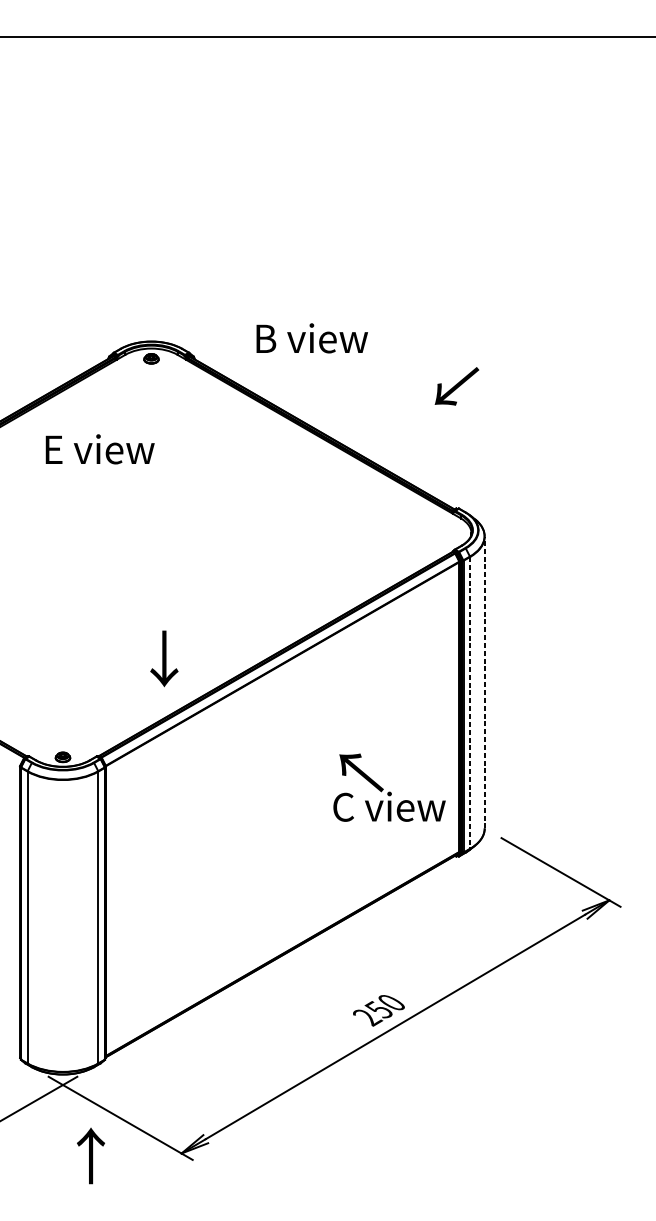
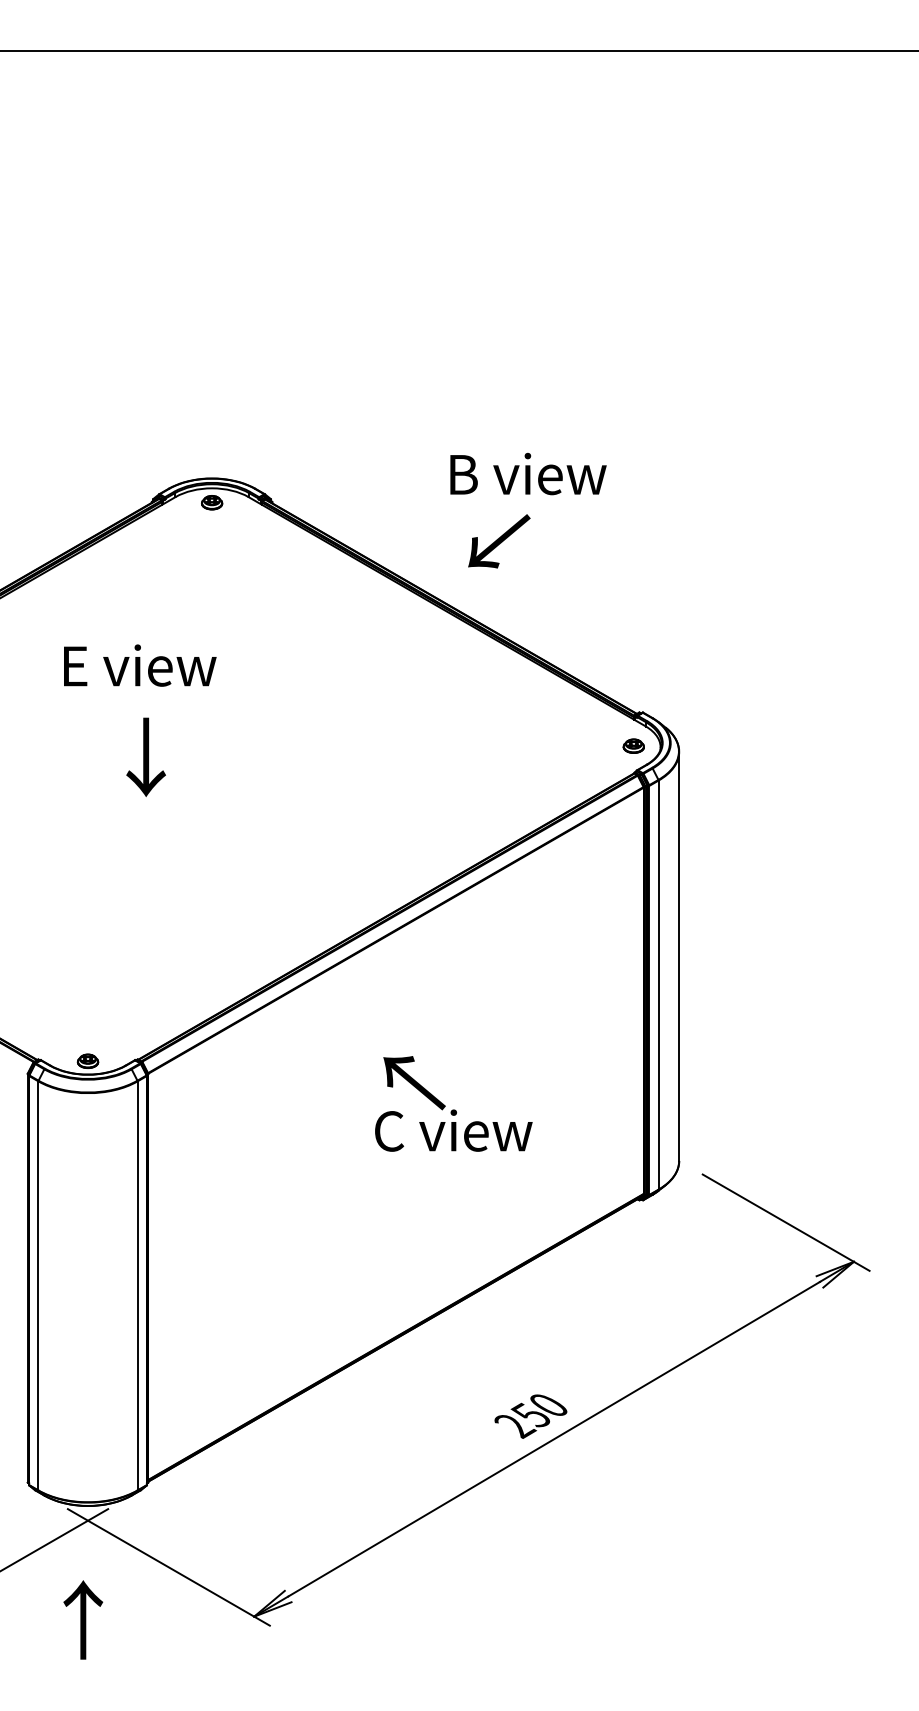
text: (312, 337) -> (528, 473), moved
text: (457, 386) -> (499, 541), moved
text: (100, 449) -> (140, 665), moved
part: (452, 532) -> (633, 745), added
text: (163, 658) -> (145, 756), moved
line: (484, 682) -> (679, 956), dashed -> solid
line: (469, 703) -> (658, 985), dashed -> solid
text: (389, 787) -> (453, 1103), moved
text: (91, 1155) -> (83, 1619), moved

